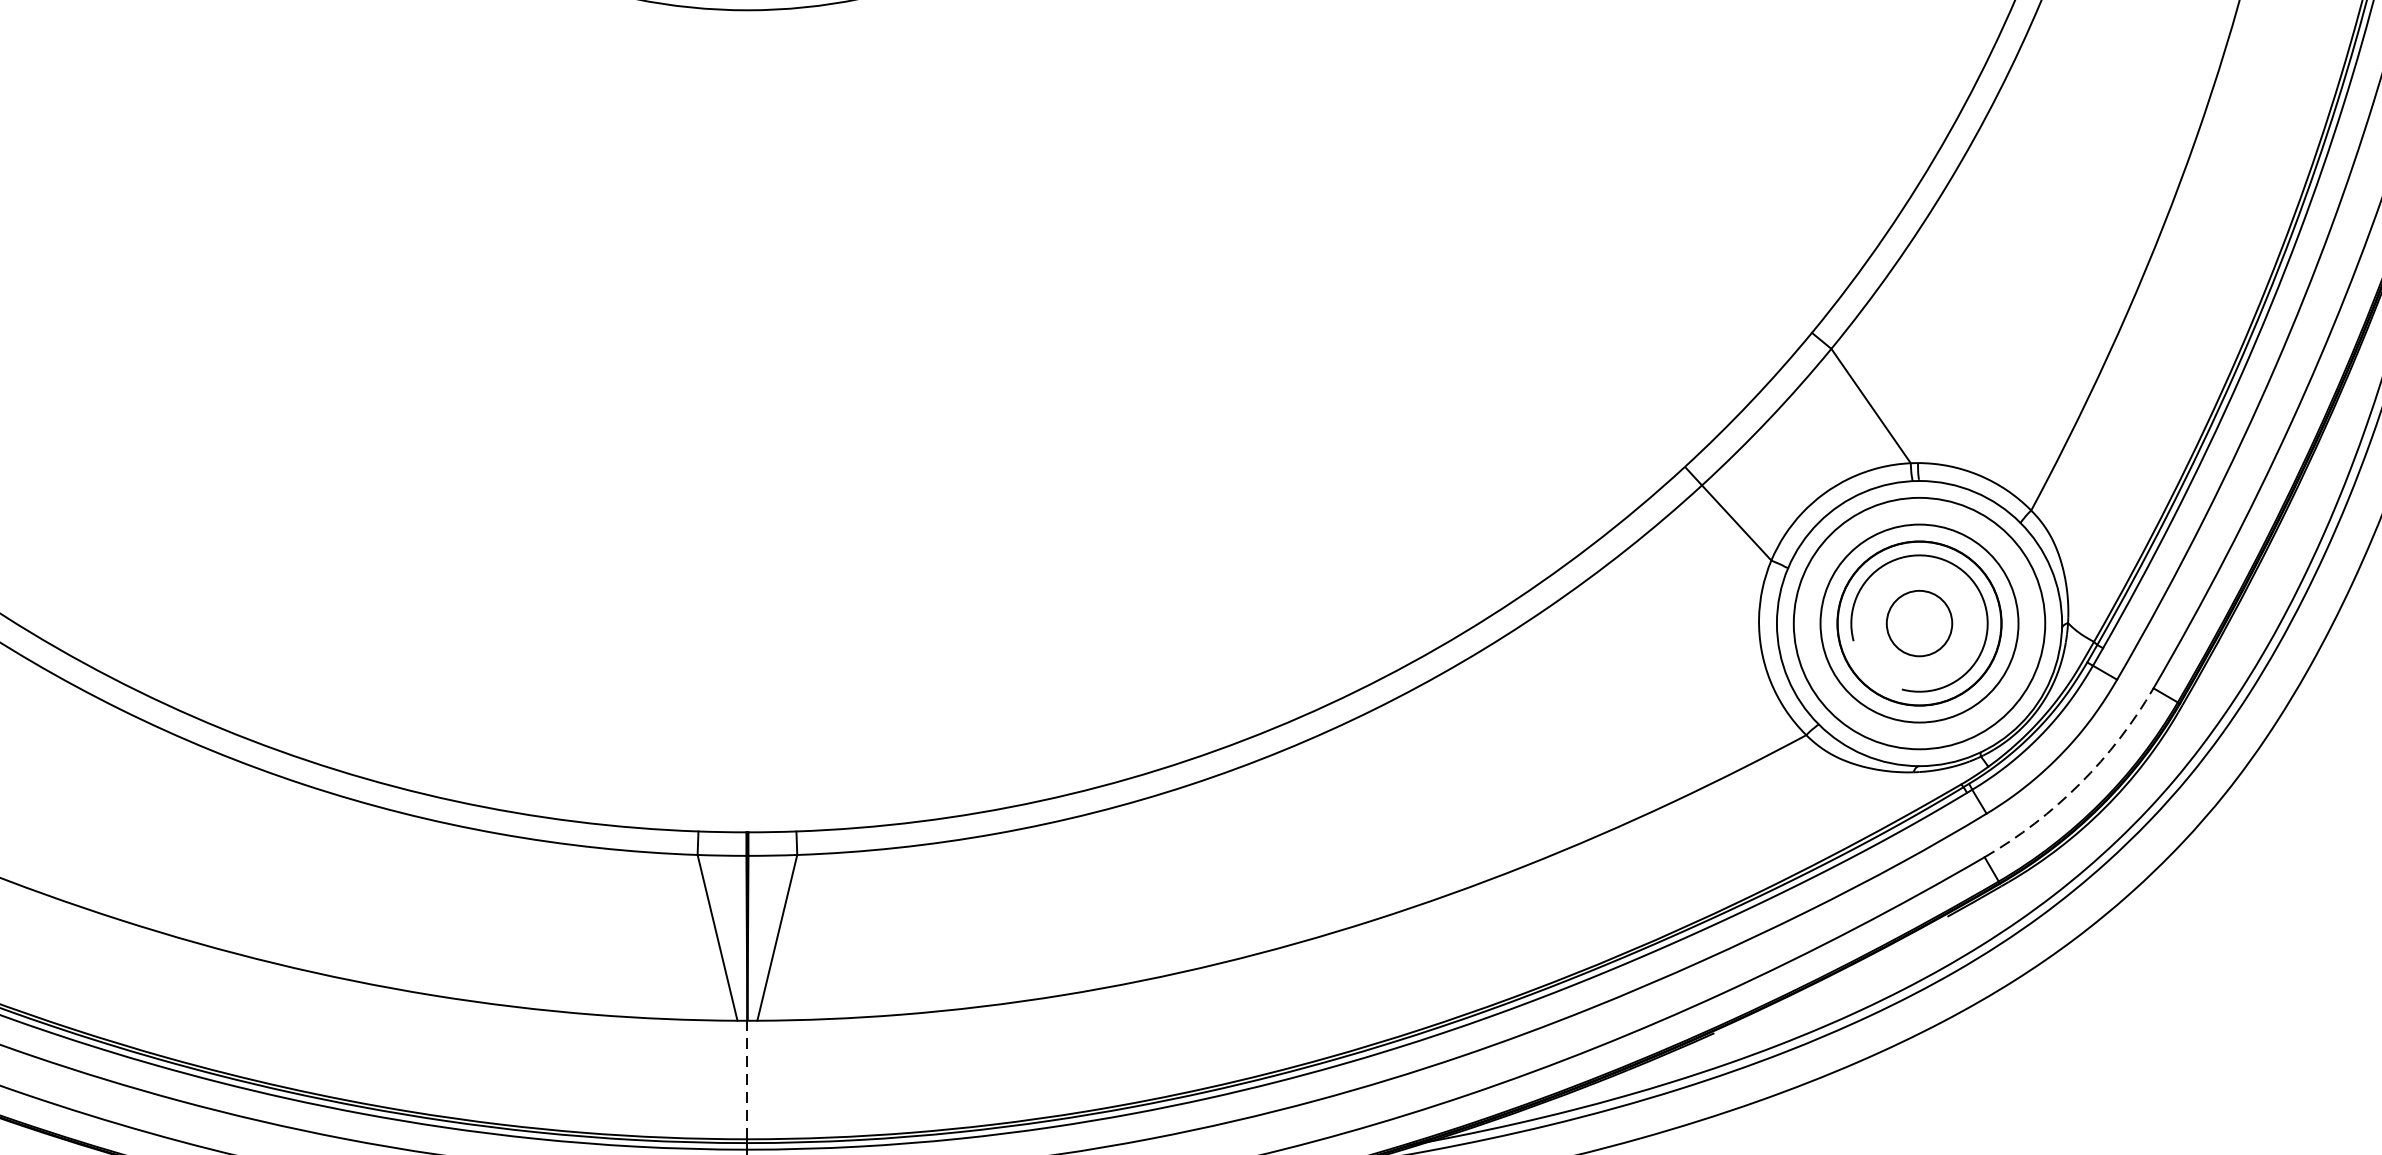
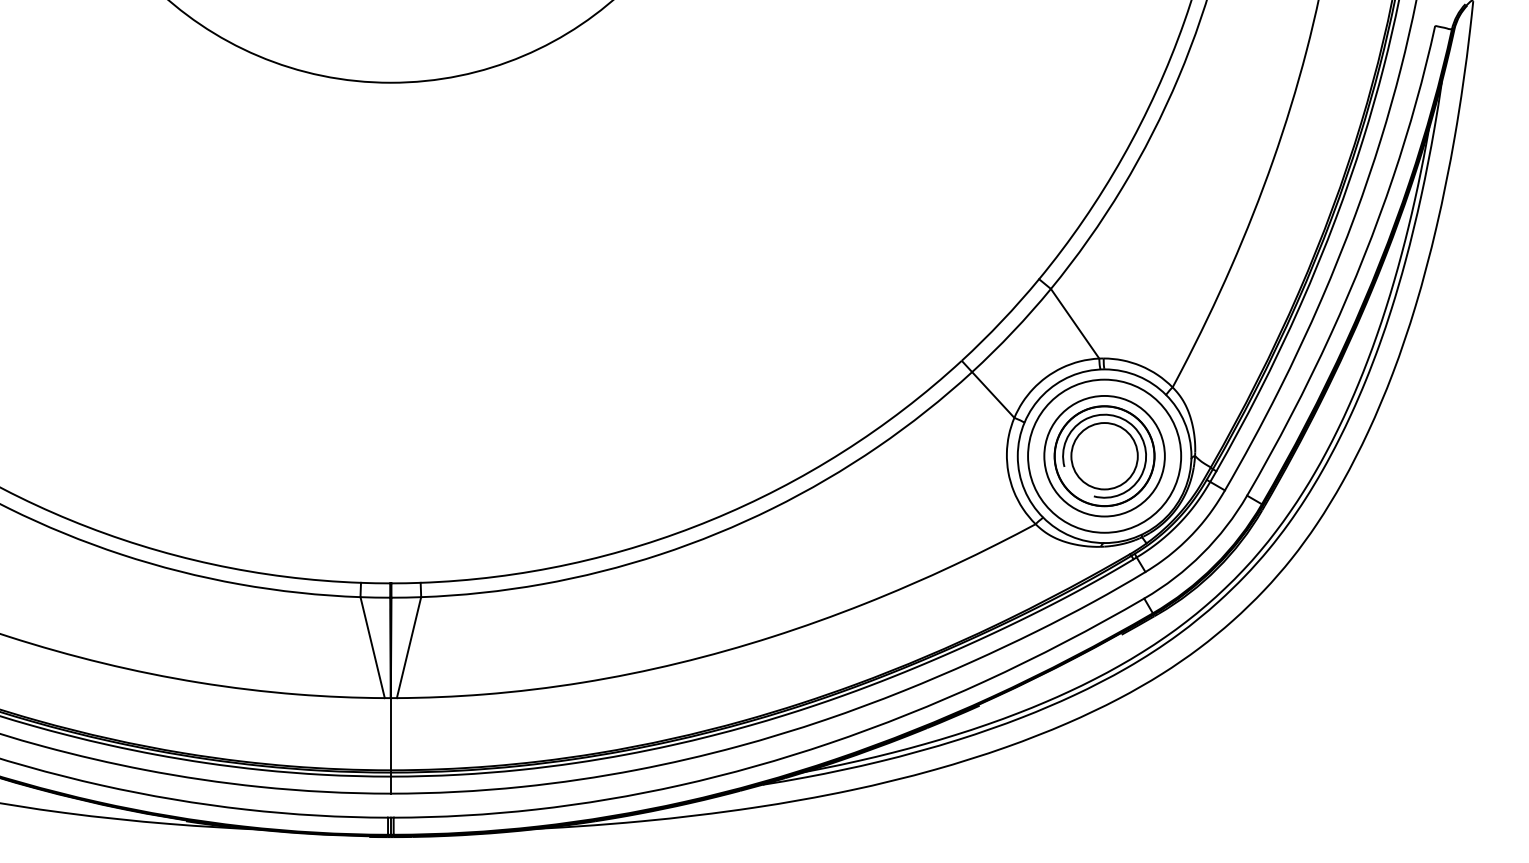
circle: (1919, 624) -> (1104, 456), size x1.67
arc: (2080, 783) -> (1202, 553), dashed -> solid
line: (746, 1078) -> (390, 733), dashed -> solid

